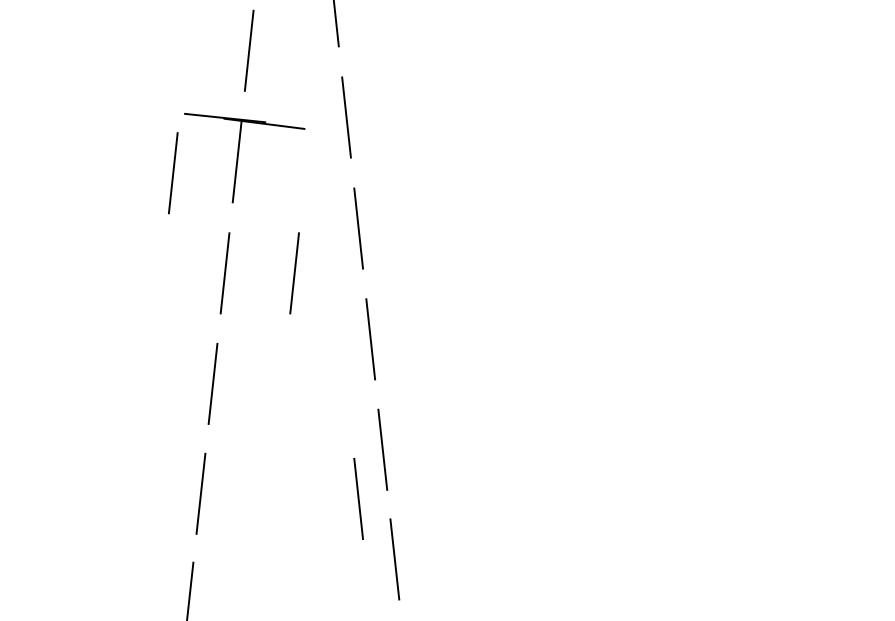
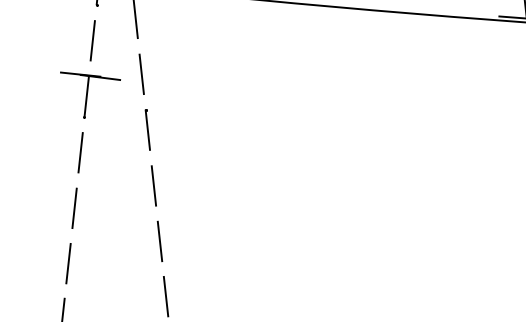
line: (173, 171) -> (54, 101), removed
line: (294, 272) -> (115, 152), removed
line: (357, 497) -> (147, 265), removed

